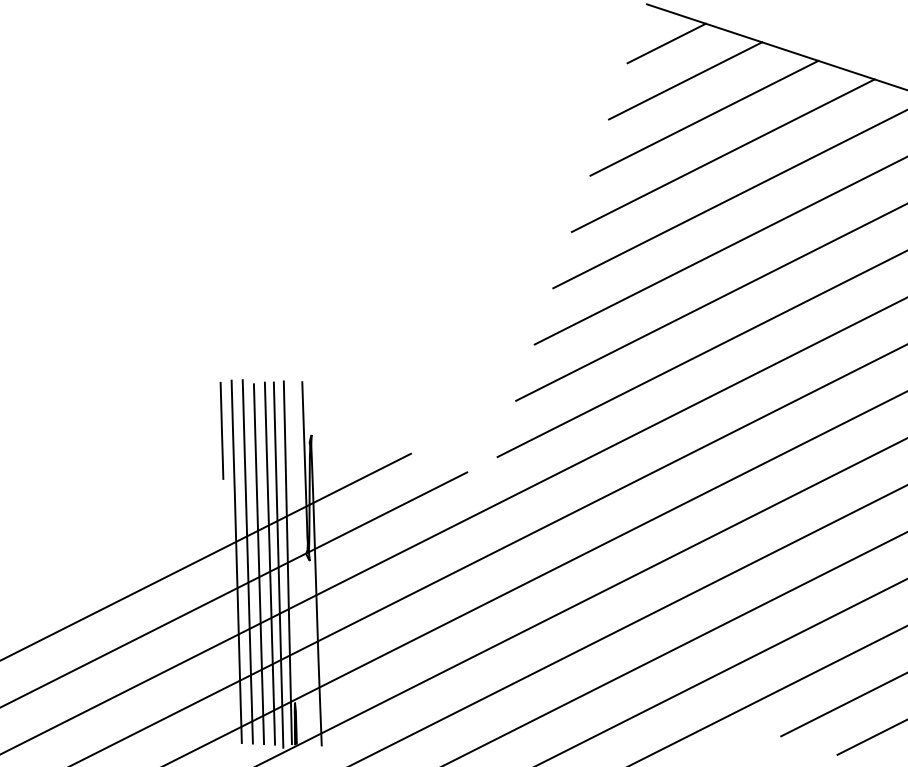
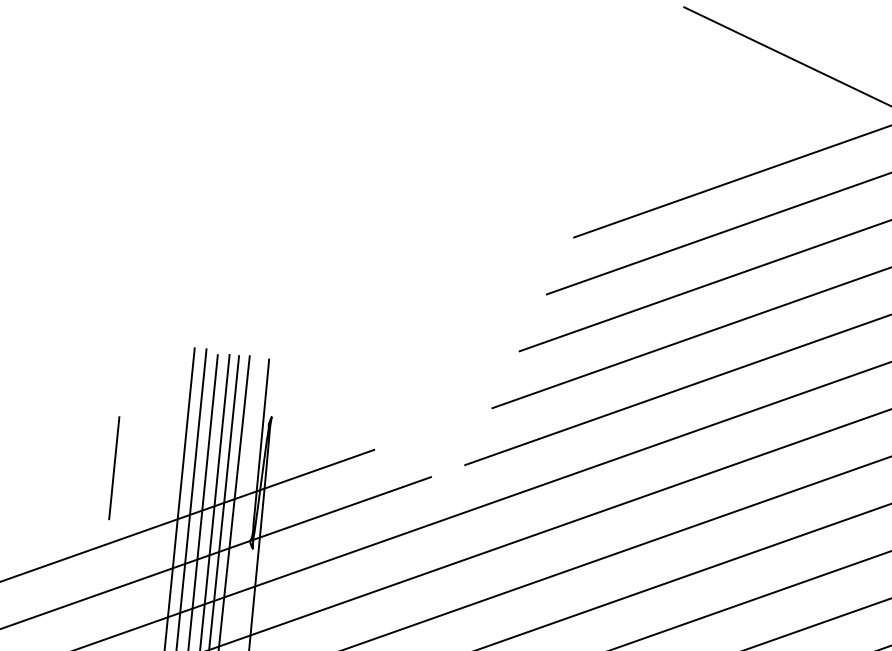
line: (666, 43) -> (699, 51), removed
line: (685, 80) -> (714, 92), removed
line: (704, 117) -> (729, 134), removed
line: (221, 430) -> (113, 467), moved

